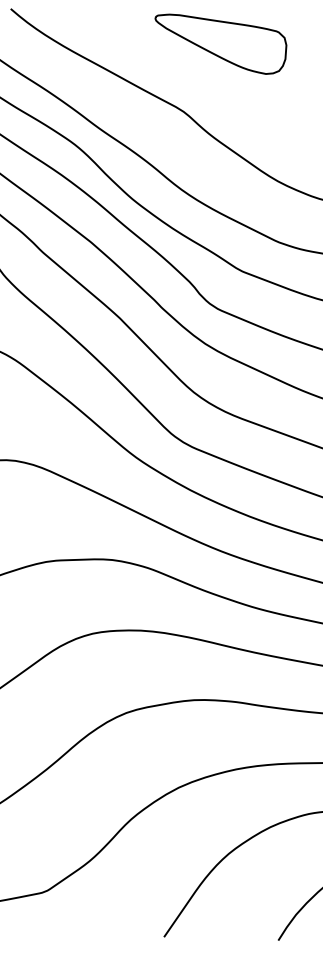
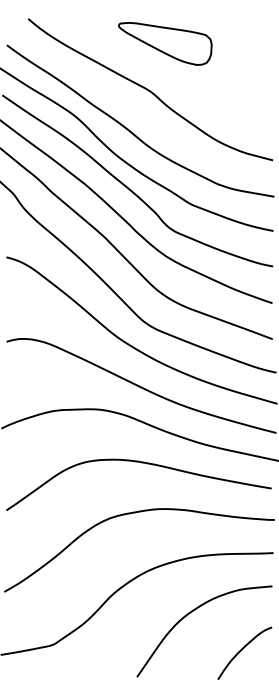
part: (221, 43) -> (165, 43), moved

